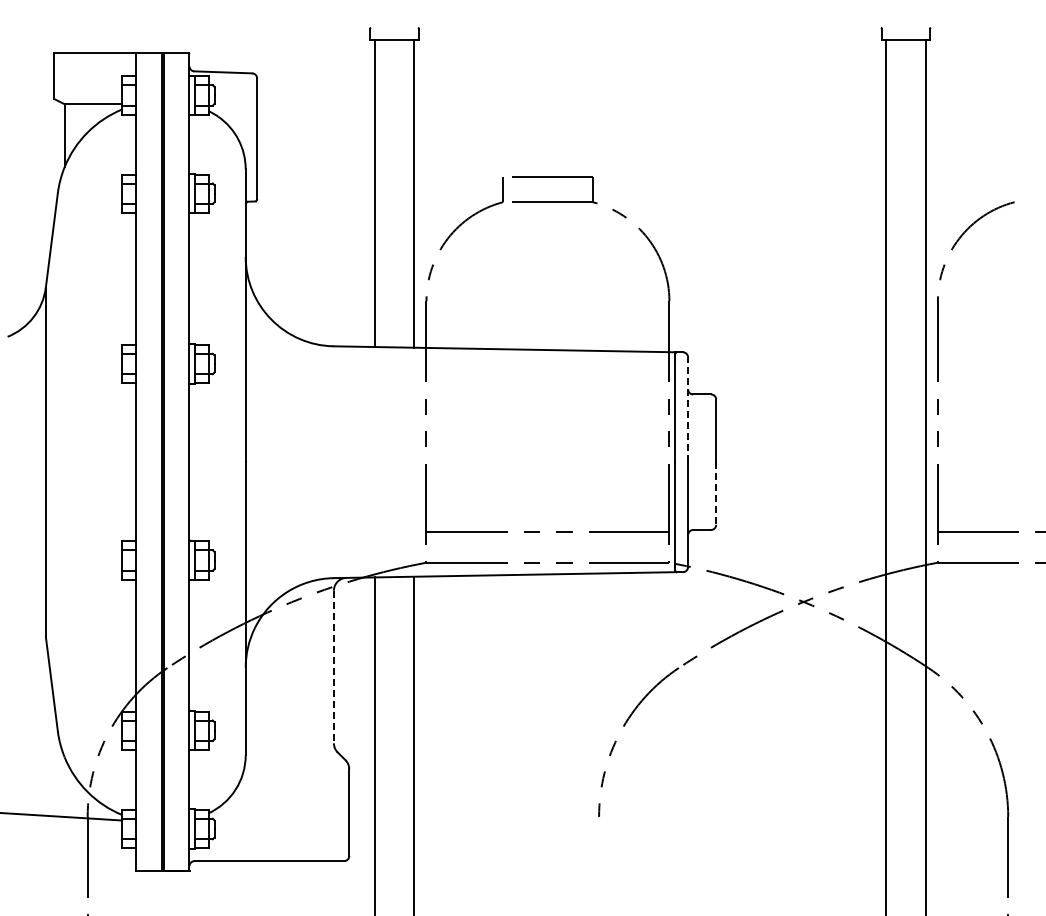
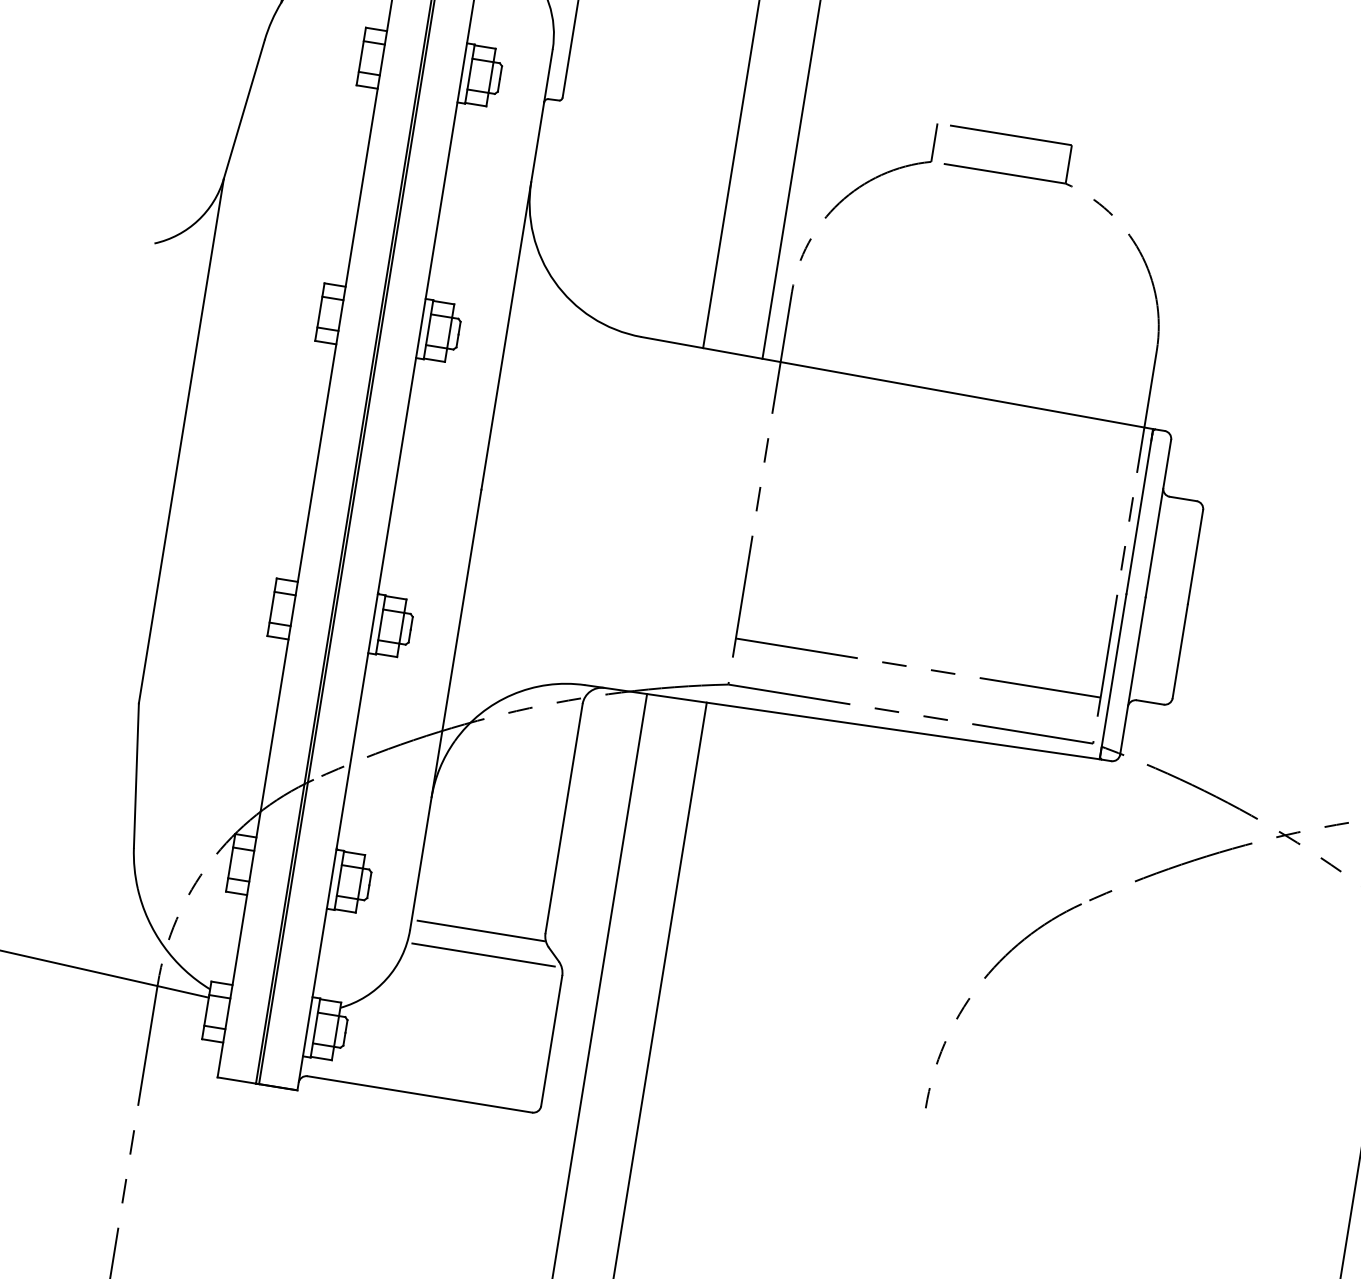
line: (688, 409) -> (1159, 518), dashed -> solid
line: (716, 494) -> (1180, 652), dashed -> solid
line: (333, 667) -> (563, 819), dashed -> solid
line: (291, 748) -> (480, 930), added
line: (295, 763) -> (482, 954), added

